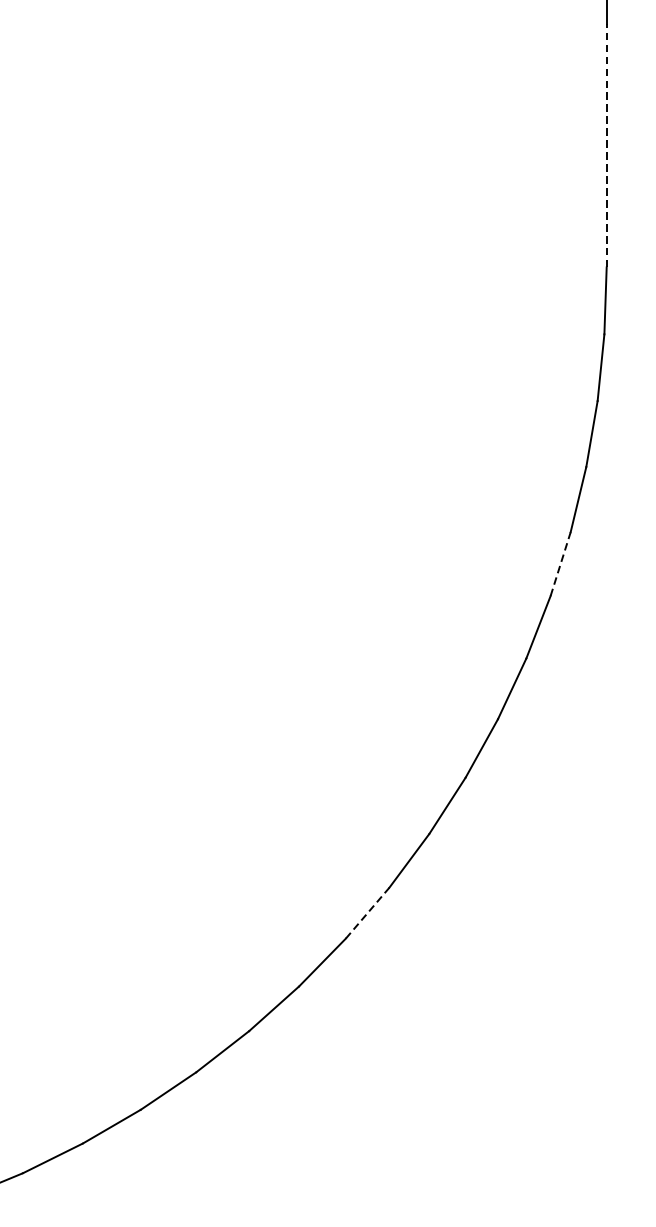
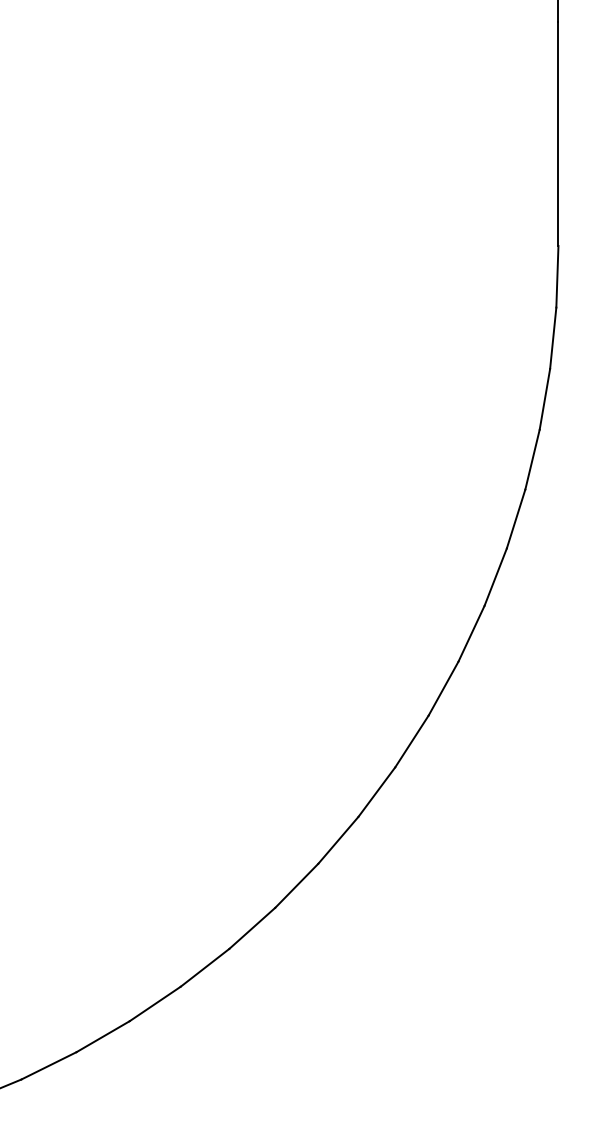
line: (606, 145) -> (558, 133), dashed -> solid
line: (561, 564) -> (516, 519), dashed -> solid
line: (367, 913) -> (338, 840), dashed -> solid

